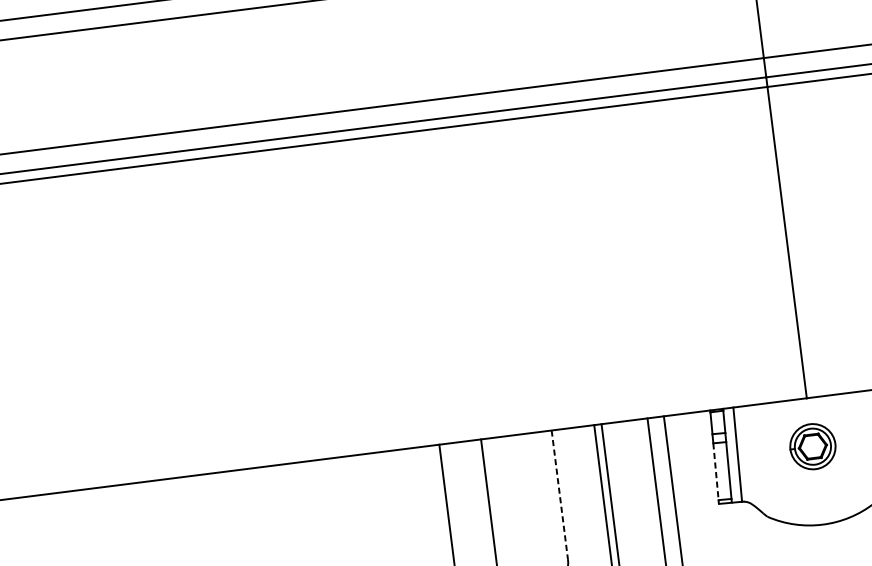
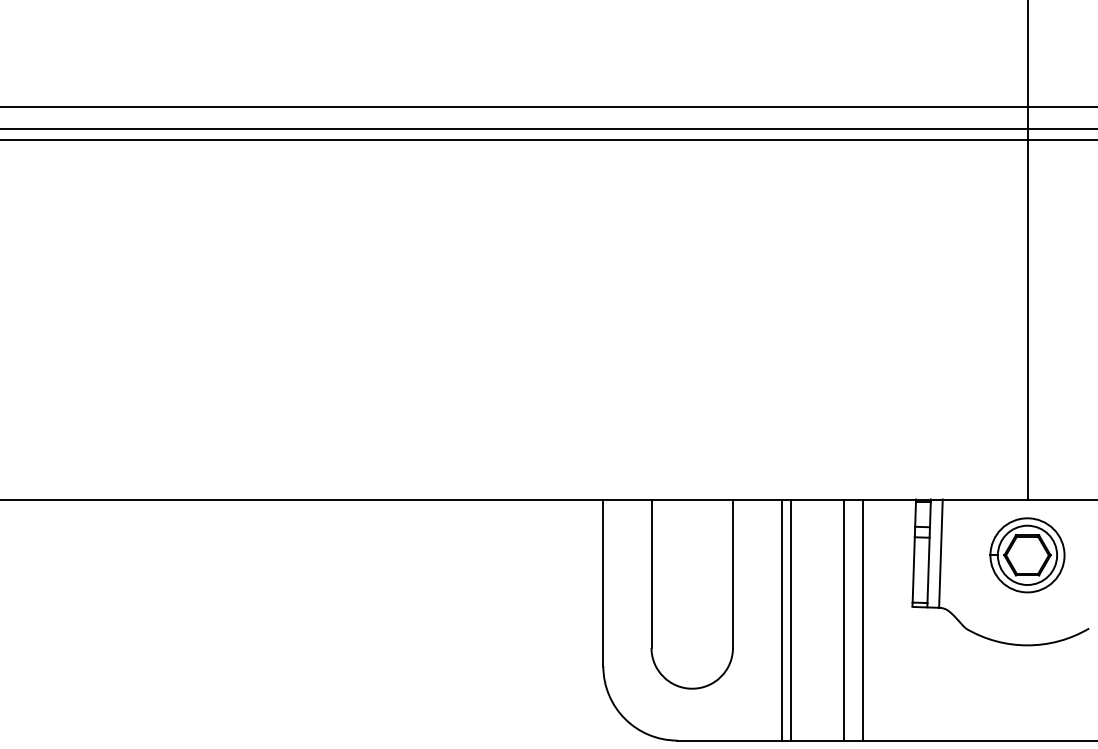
part: (812, 446) -> (1027, 555), size x1.43
line: (715, 471) -> (913, 569), dashed -> solid
line: (559, 495) -> (732, 574), dashed -> solid

